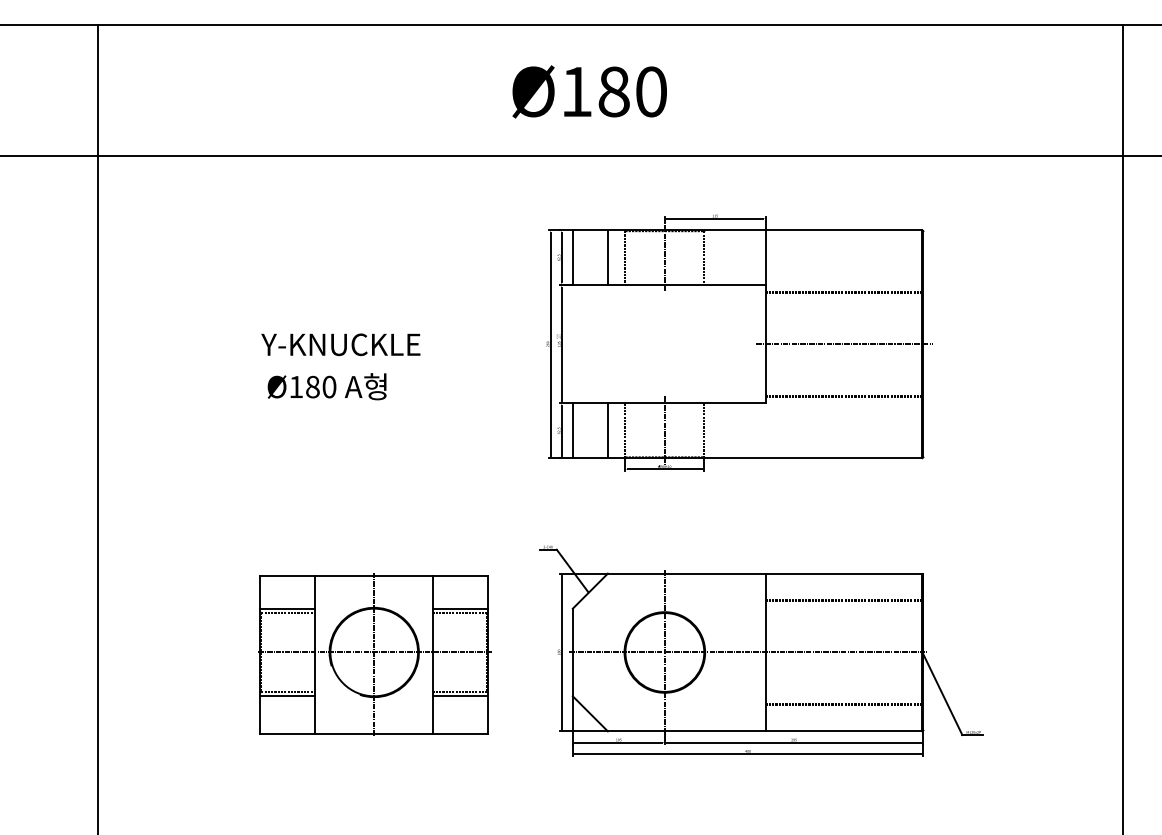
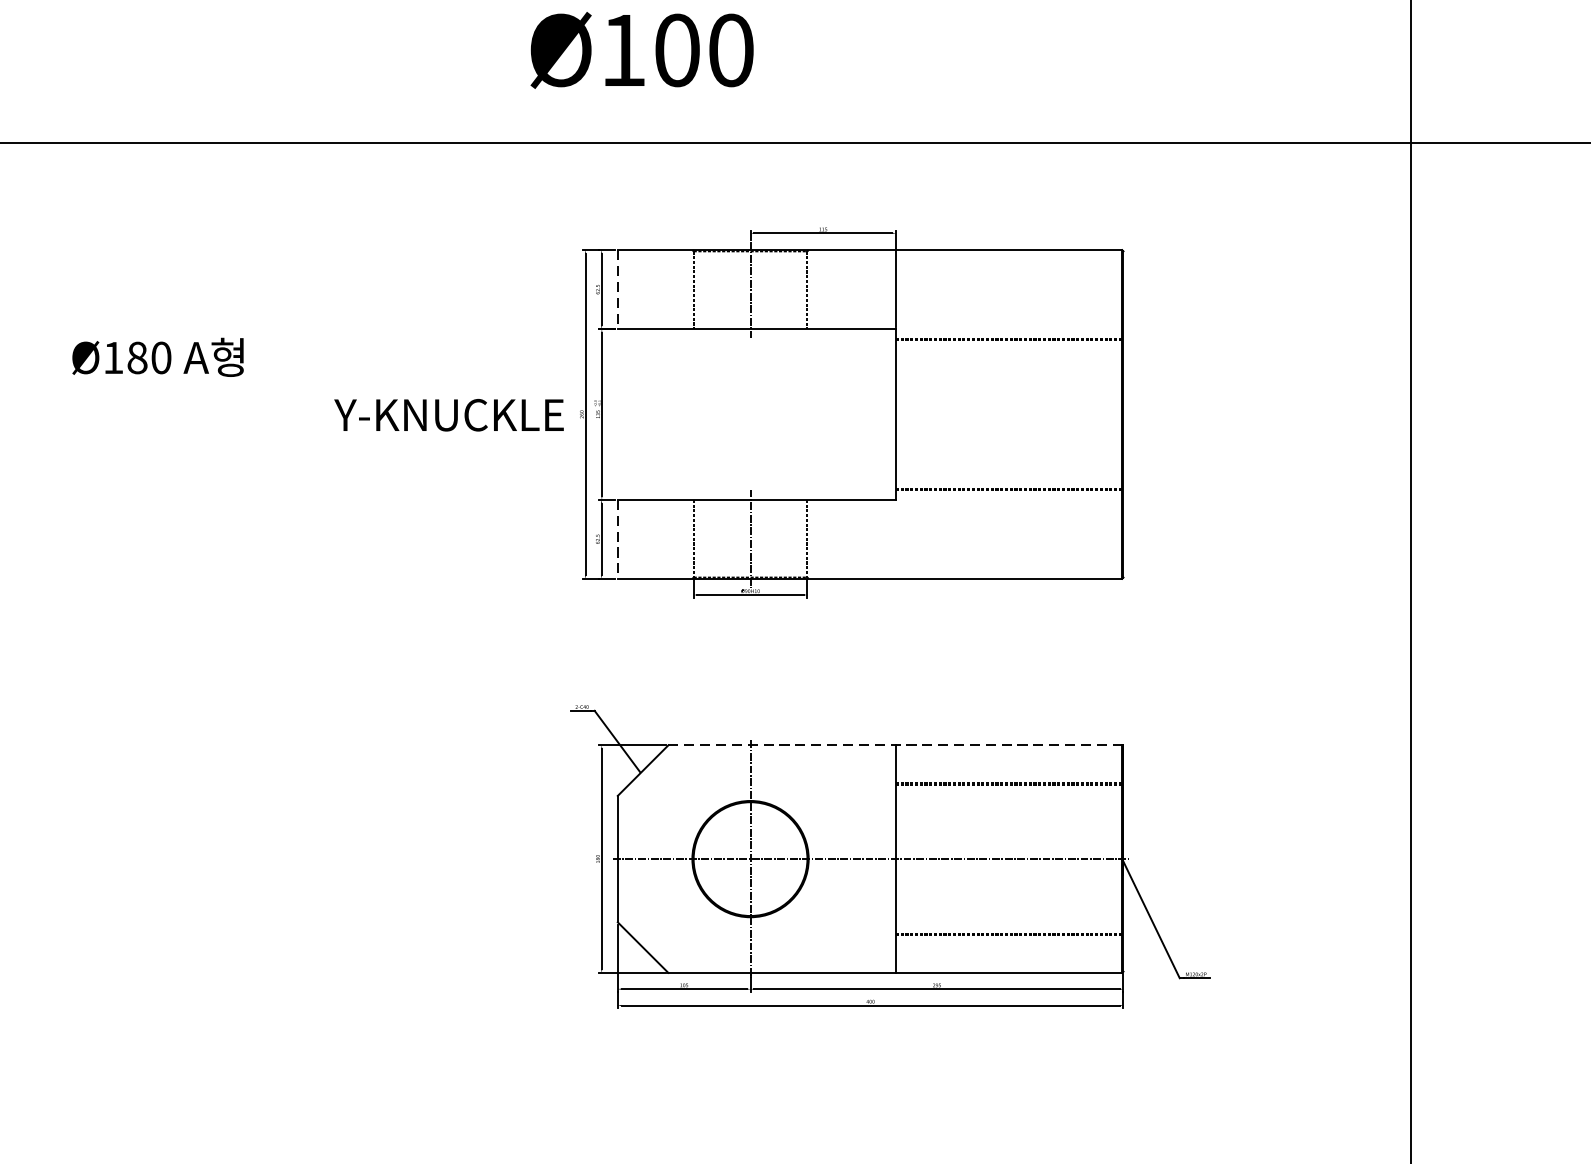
text: (613, 91) -> (676, 49), Ø180 -> Ø100
line: (607, 257) -> (667, 289), removed
line: (572, 258) -> (617, 290), solid -> dashed
text: (340, 344) -> (448, 414), moved
line: (844, 344) -> (1009, 414), removed
text: (326, 386) -> (157, 357), moved
line: (607, 430) -> (667, 538), removed
line: (572, 431) -> (617, 540), solid -> dashed
line: (765, 573) -> (895, 745), solid -> dashed
part: (374, 654) -> (331, 862), removed

